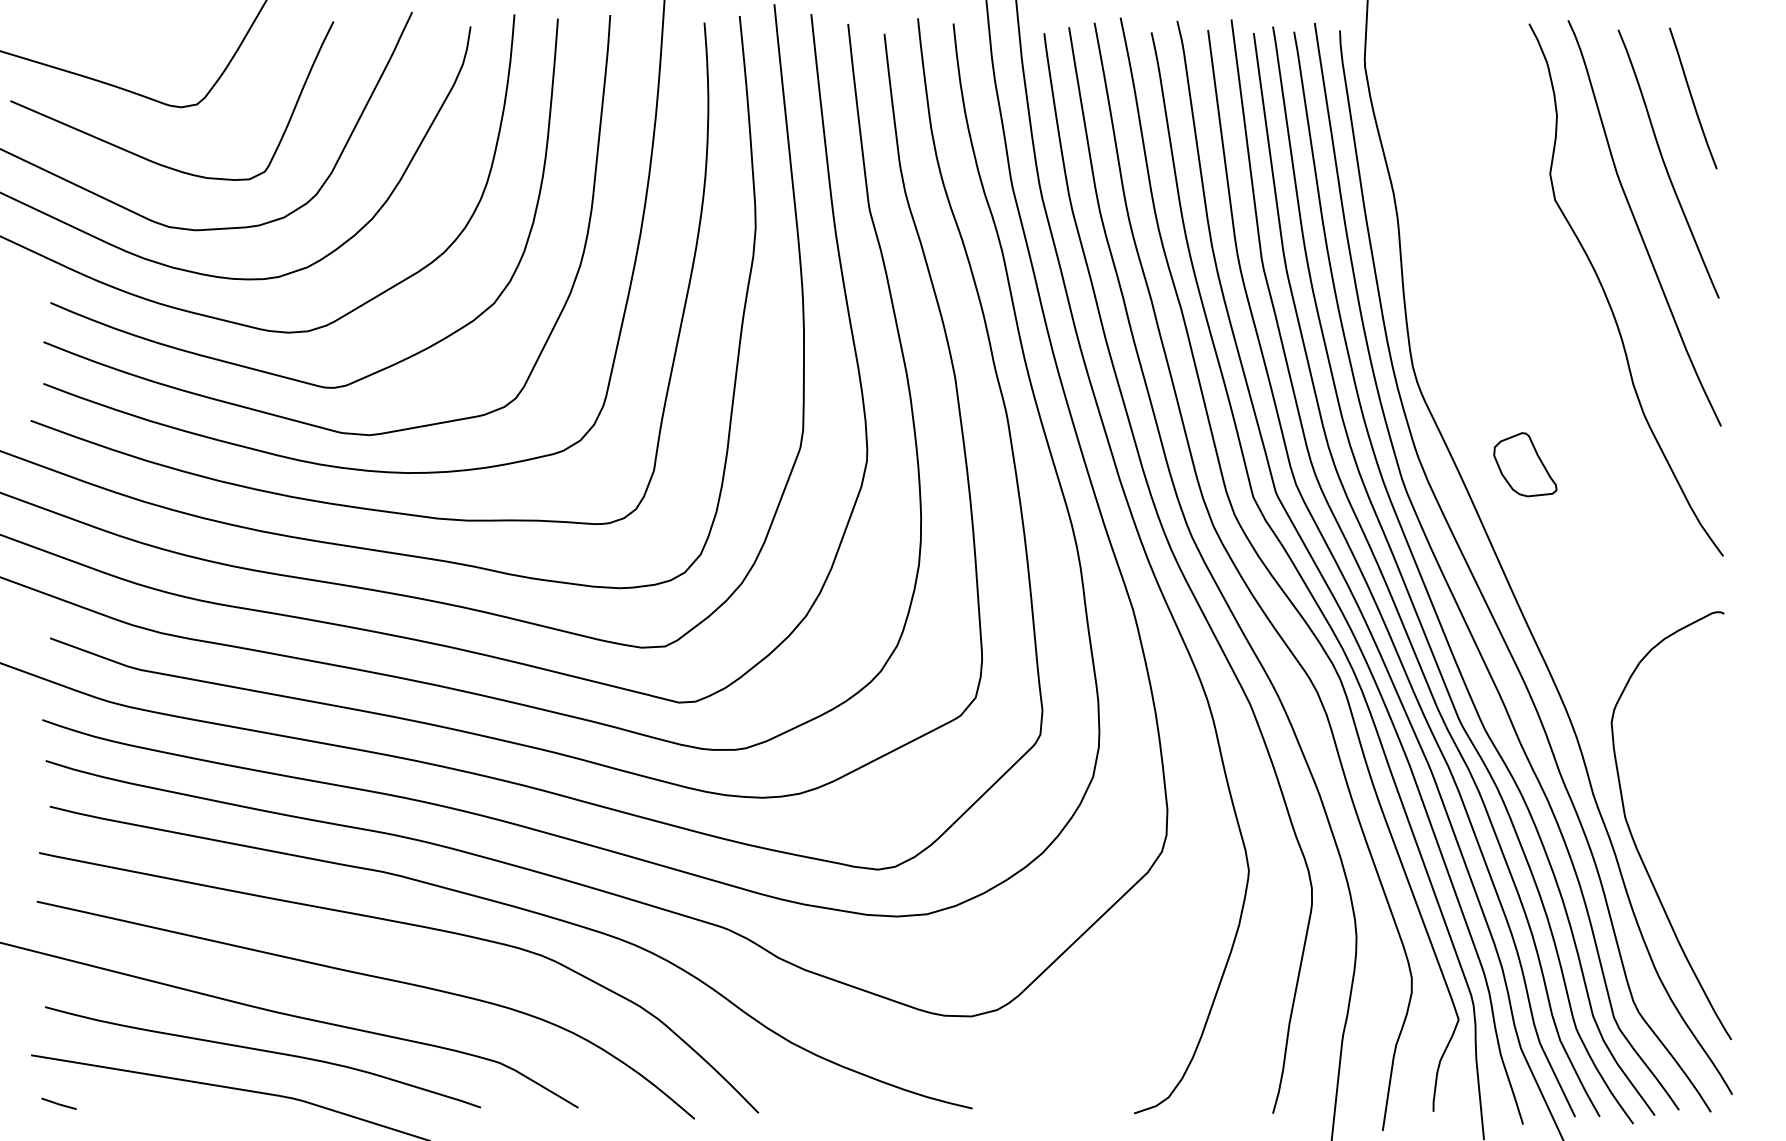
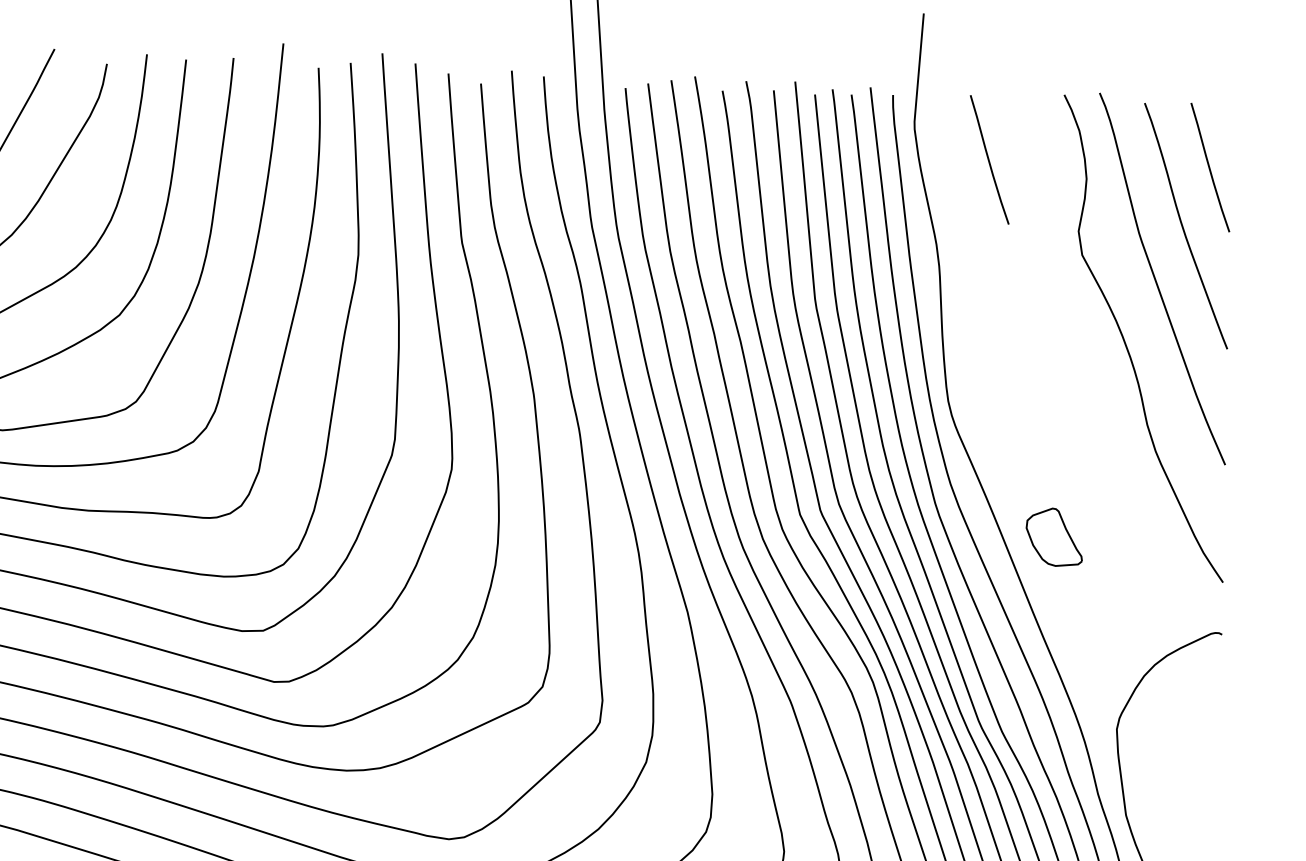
curve: (1448, 98) -> (989, 159), added
part: (1525, 464) -> (1054, 537), moved

